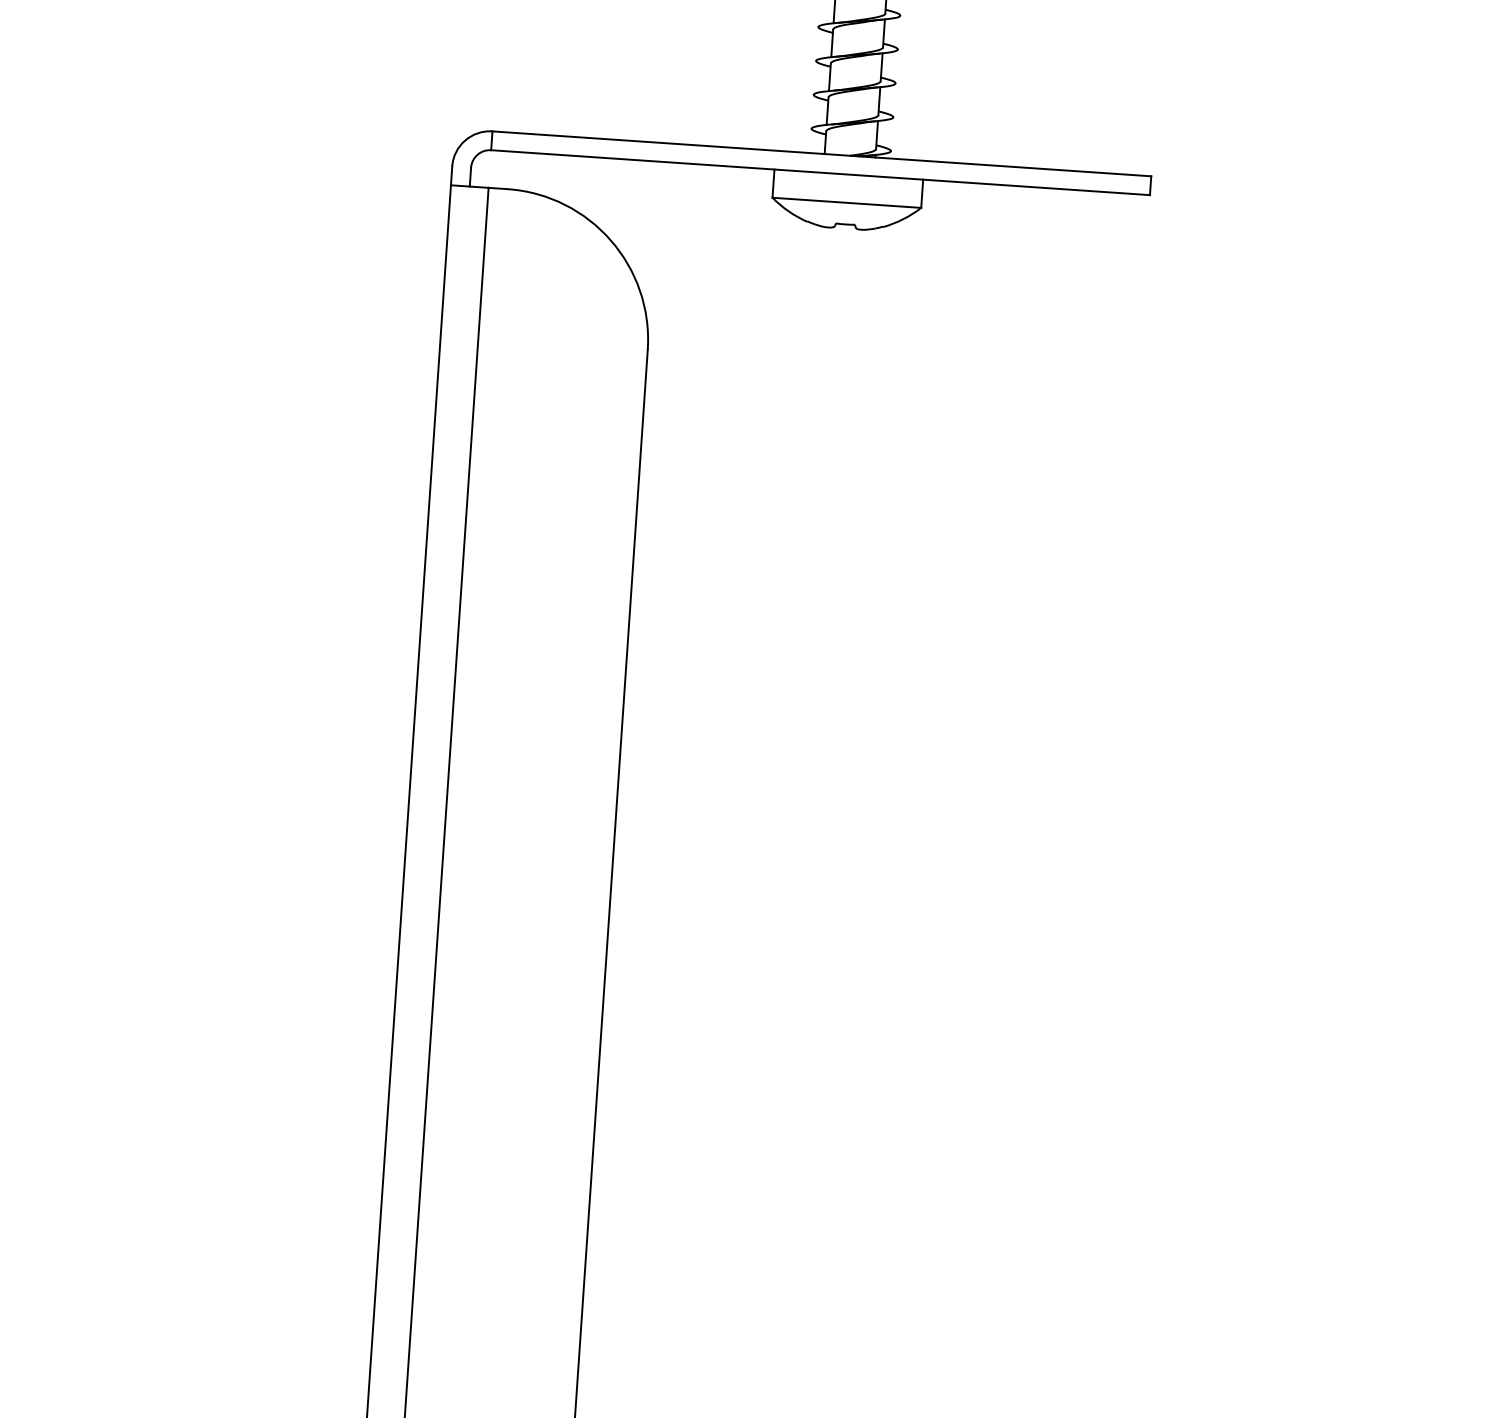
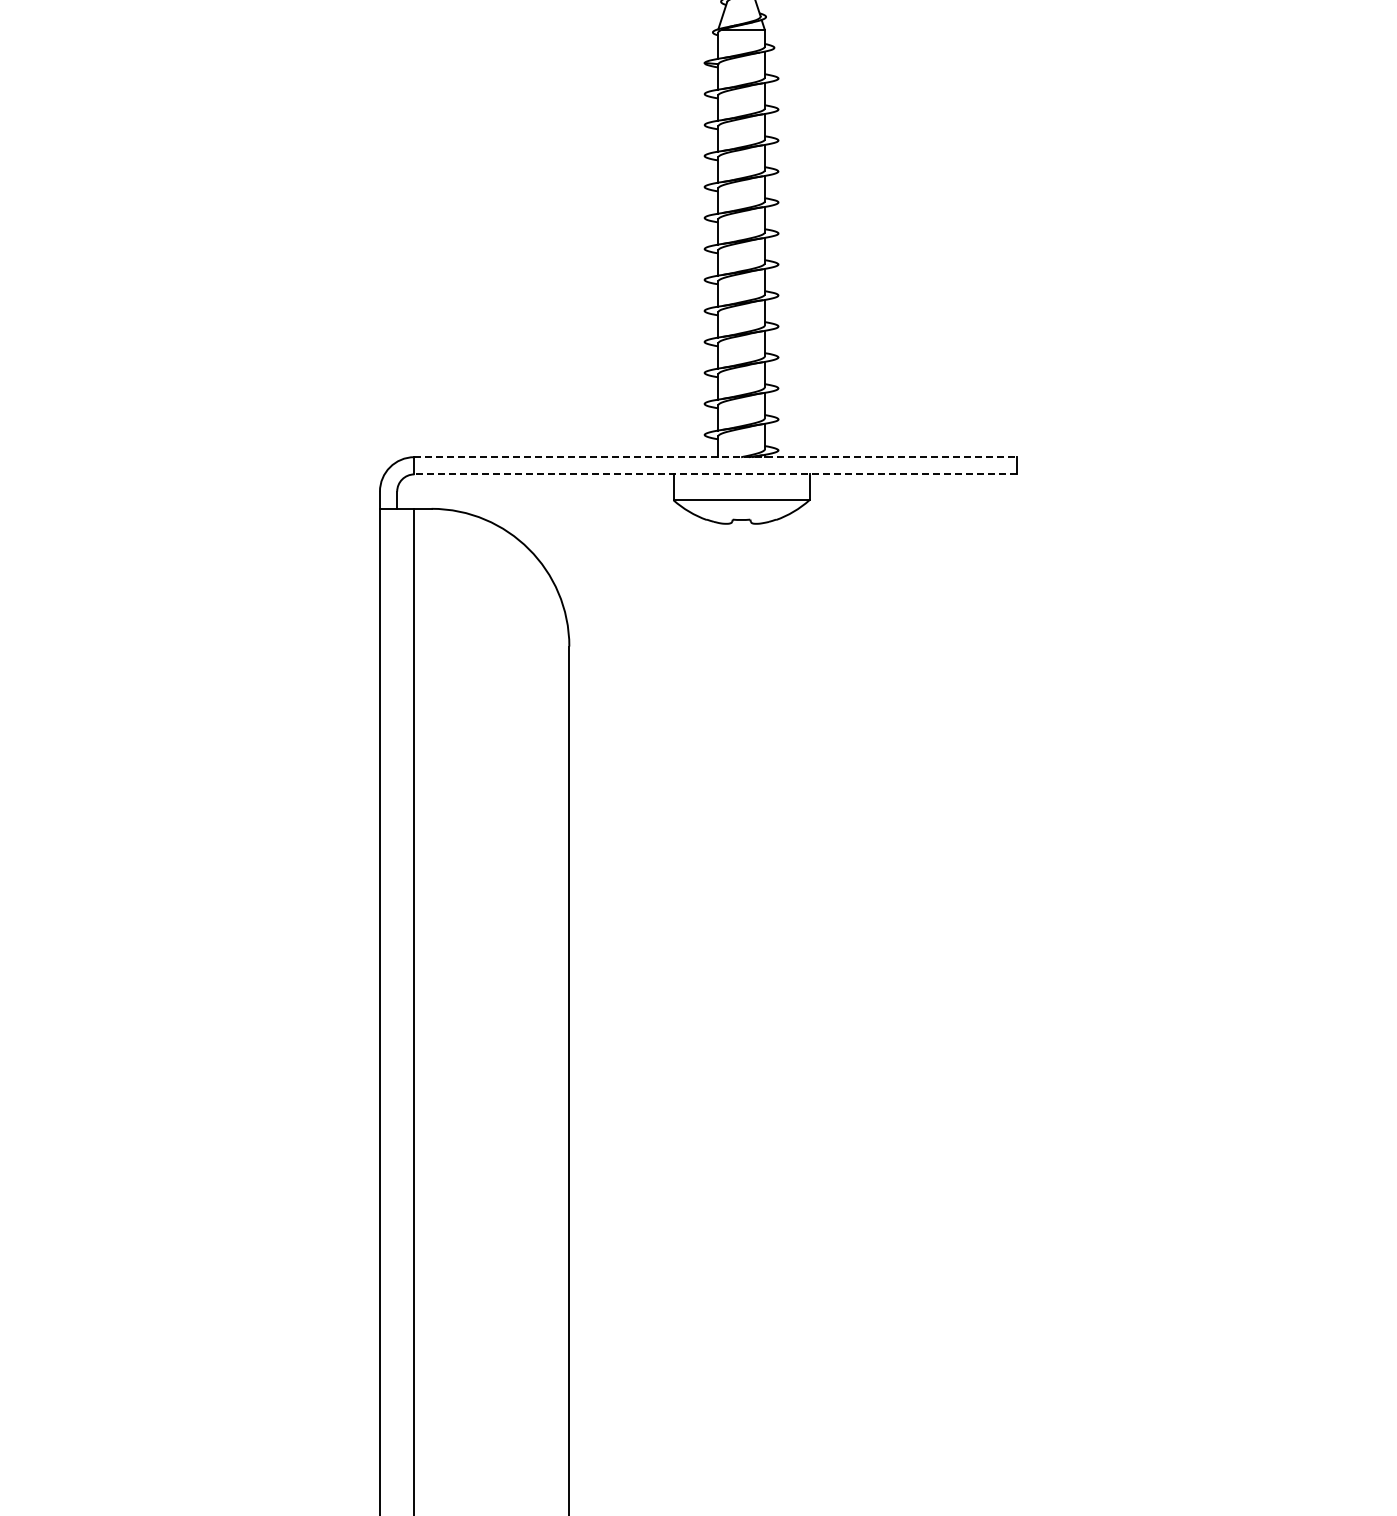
line: (822, 154) -> (716, 457), solid -> dashed
line: (820, 172) -> (715, 474), solid -> dashed

